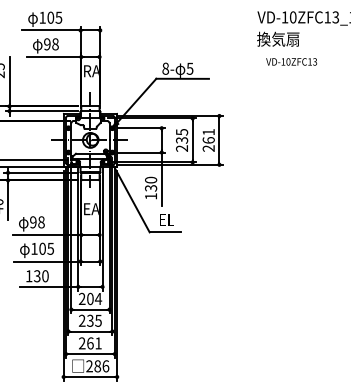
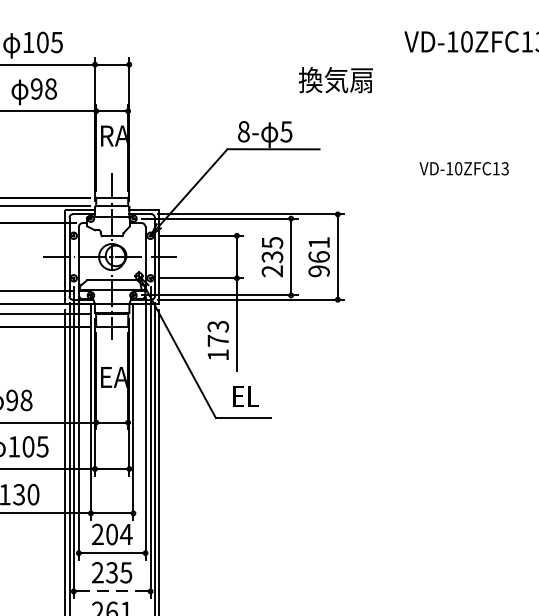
text: (278, 38) -> (336, 78), moved
text: (291, 61) -> (463, 167), moved
text: (208, 148) -> (318, 271), 261 -> 961
text: (151, 183) -> (219, 332), 130 -> 173
line: (90, 331) -> (112, 591), solid -> dashed

